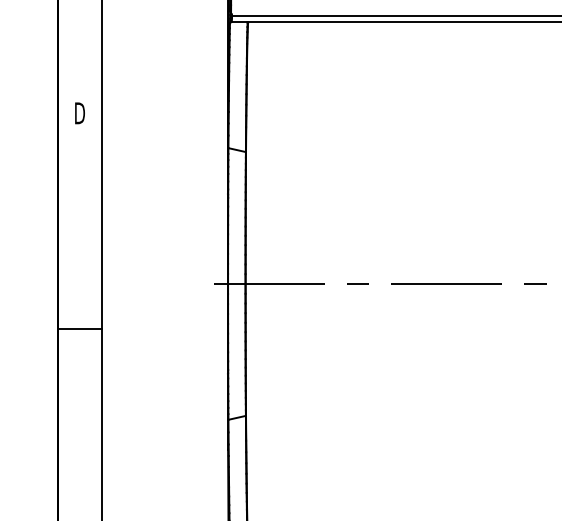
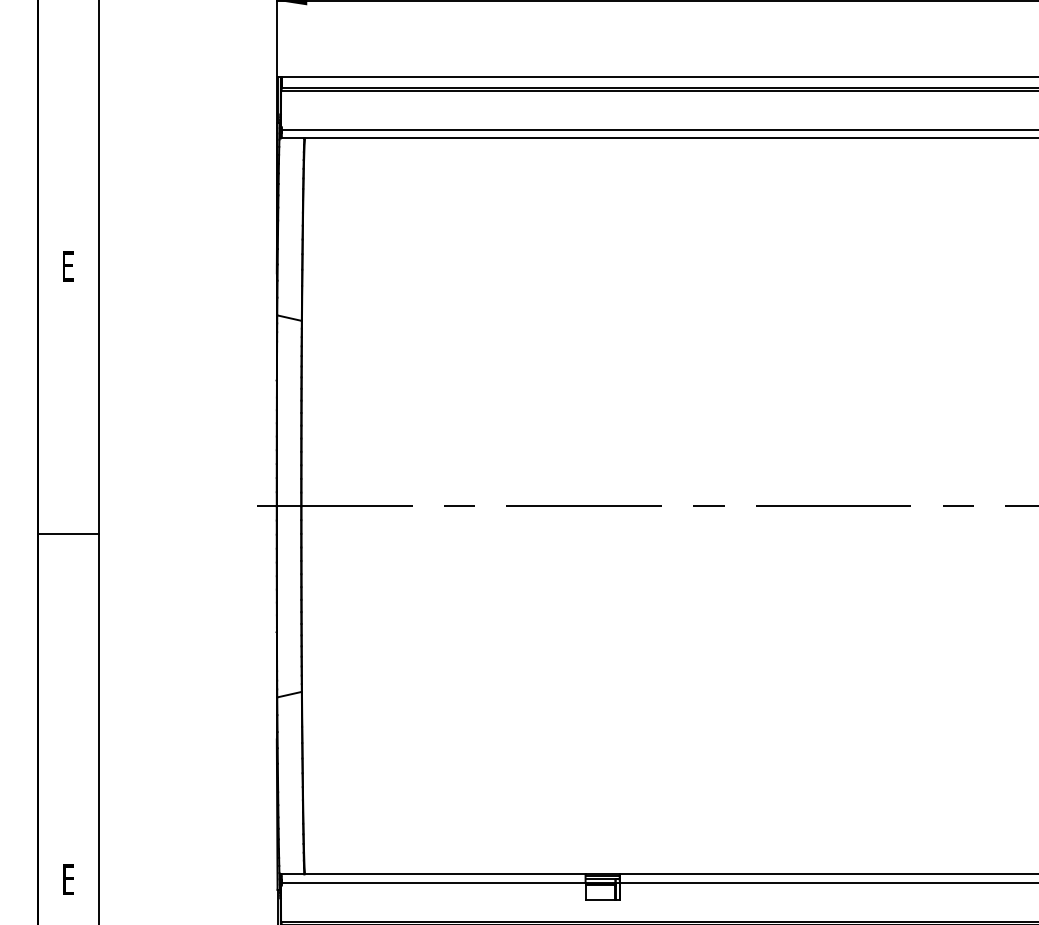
text: (79, 113) -> (68, 266), D -> E
line: (79, 328) -> (68, 533), moved

